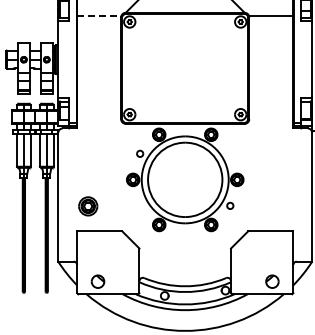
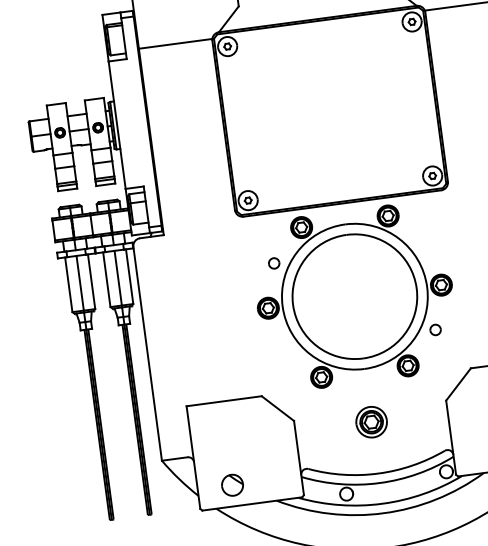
line: (99, 16) -> (176, 44), dashed -> solid
part: (88, 206) -> (372, 422), moved

